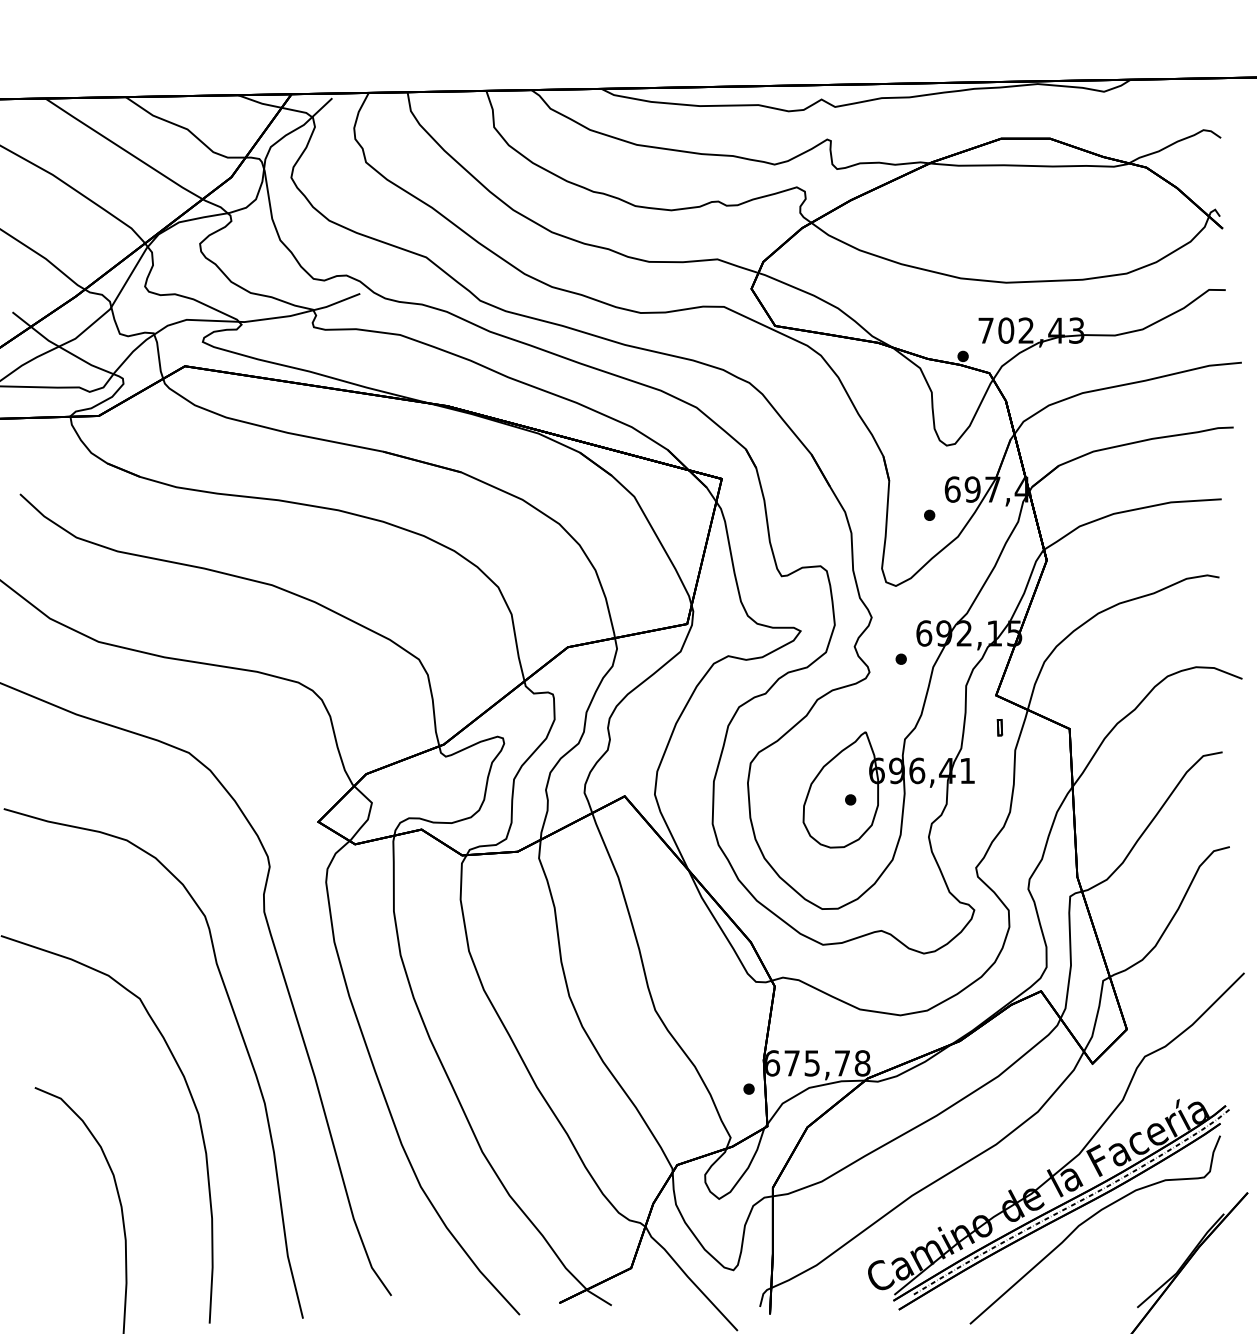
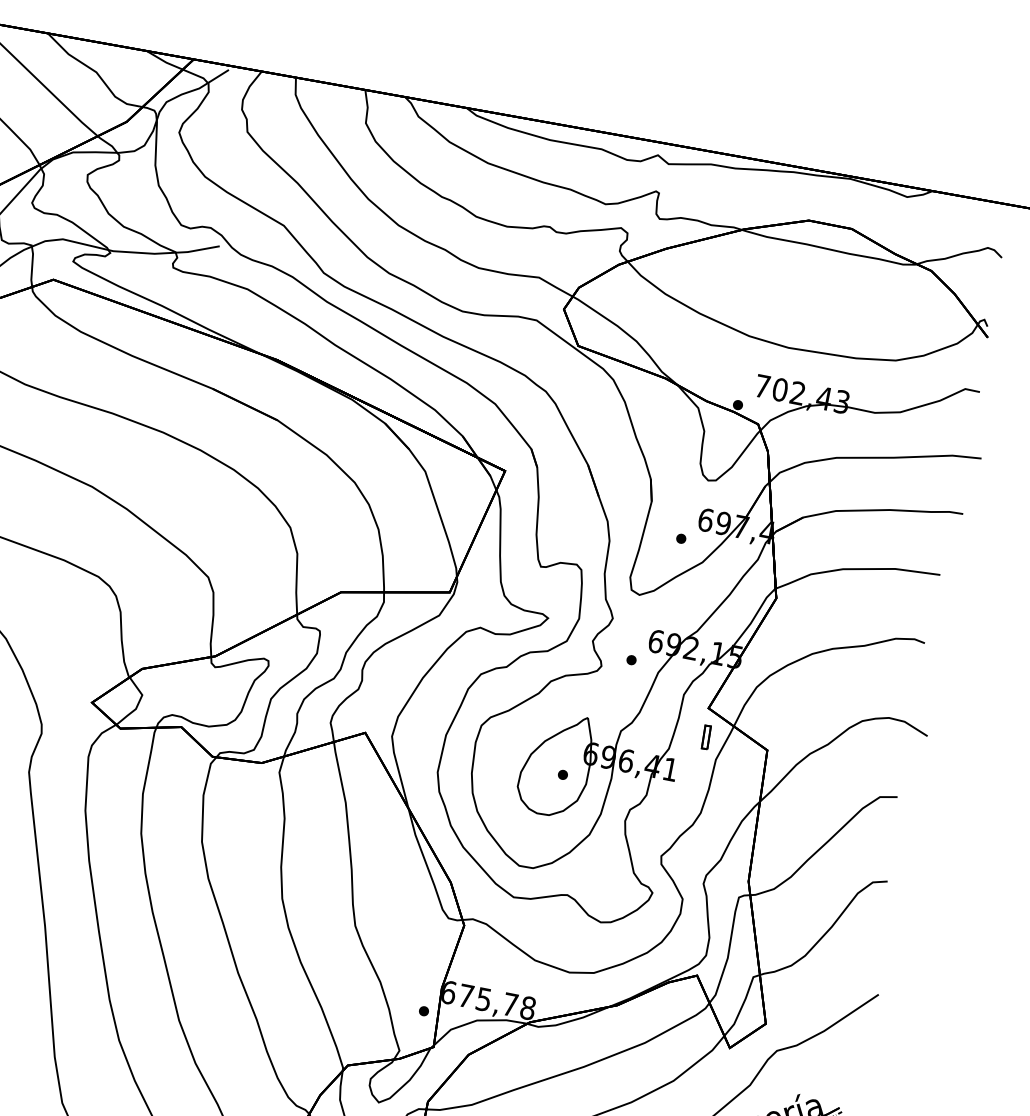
part: (999, 727) -> (706, 736), size x1.67

